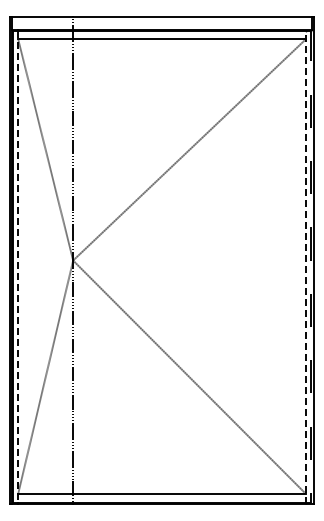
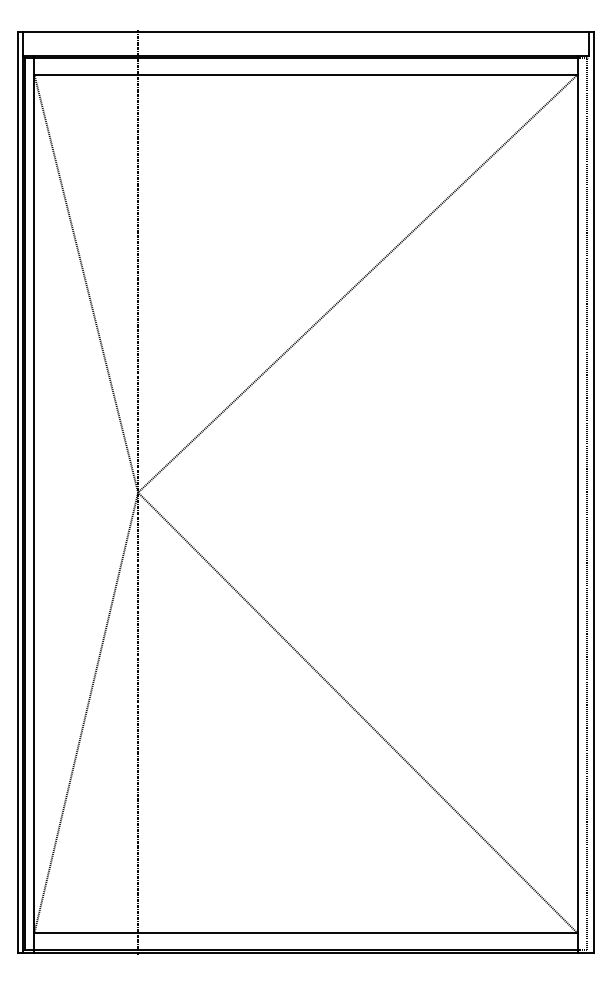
line: (305, 266) -> (577, 503), dashed -> solid
line: (18, 267) -> (34, 505), dashed -> solid

